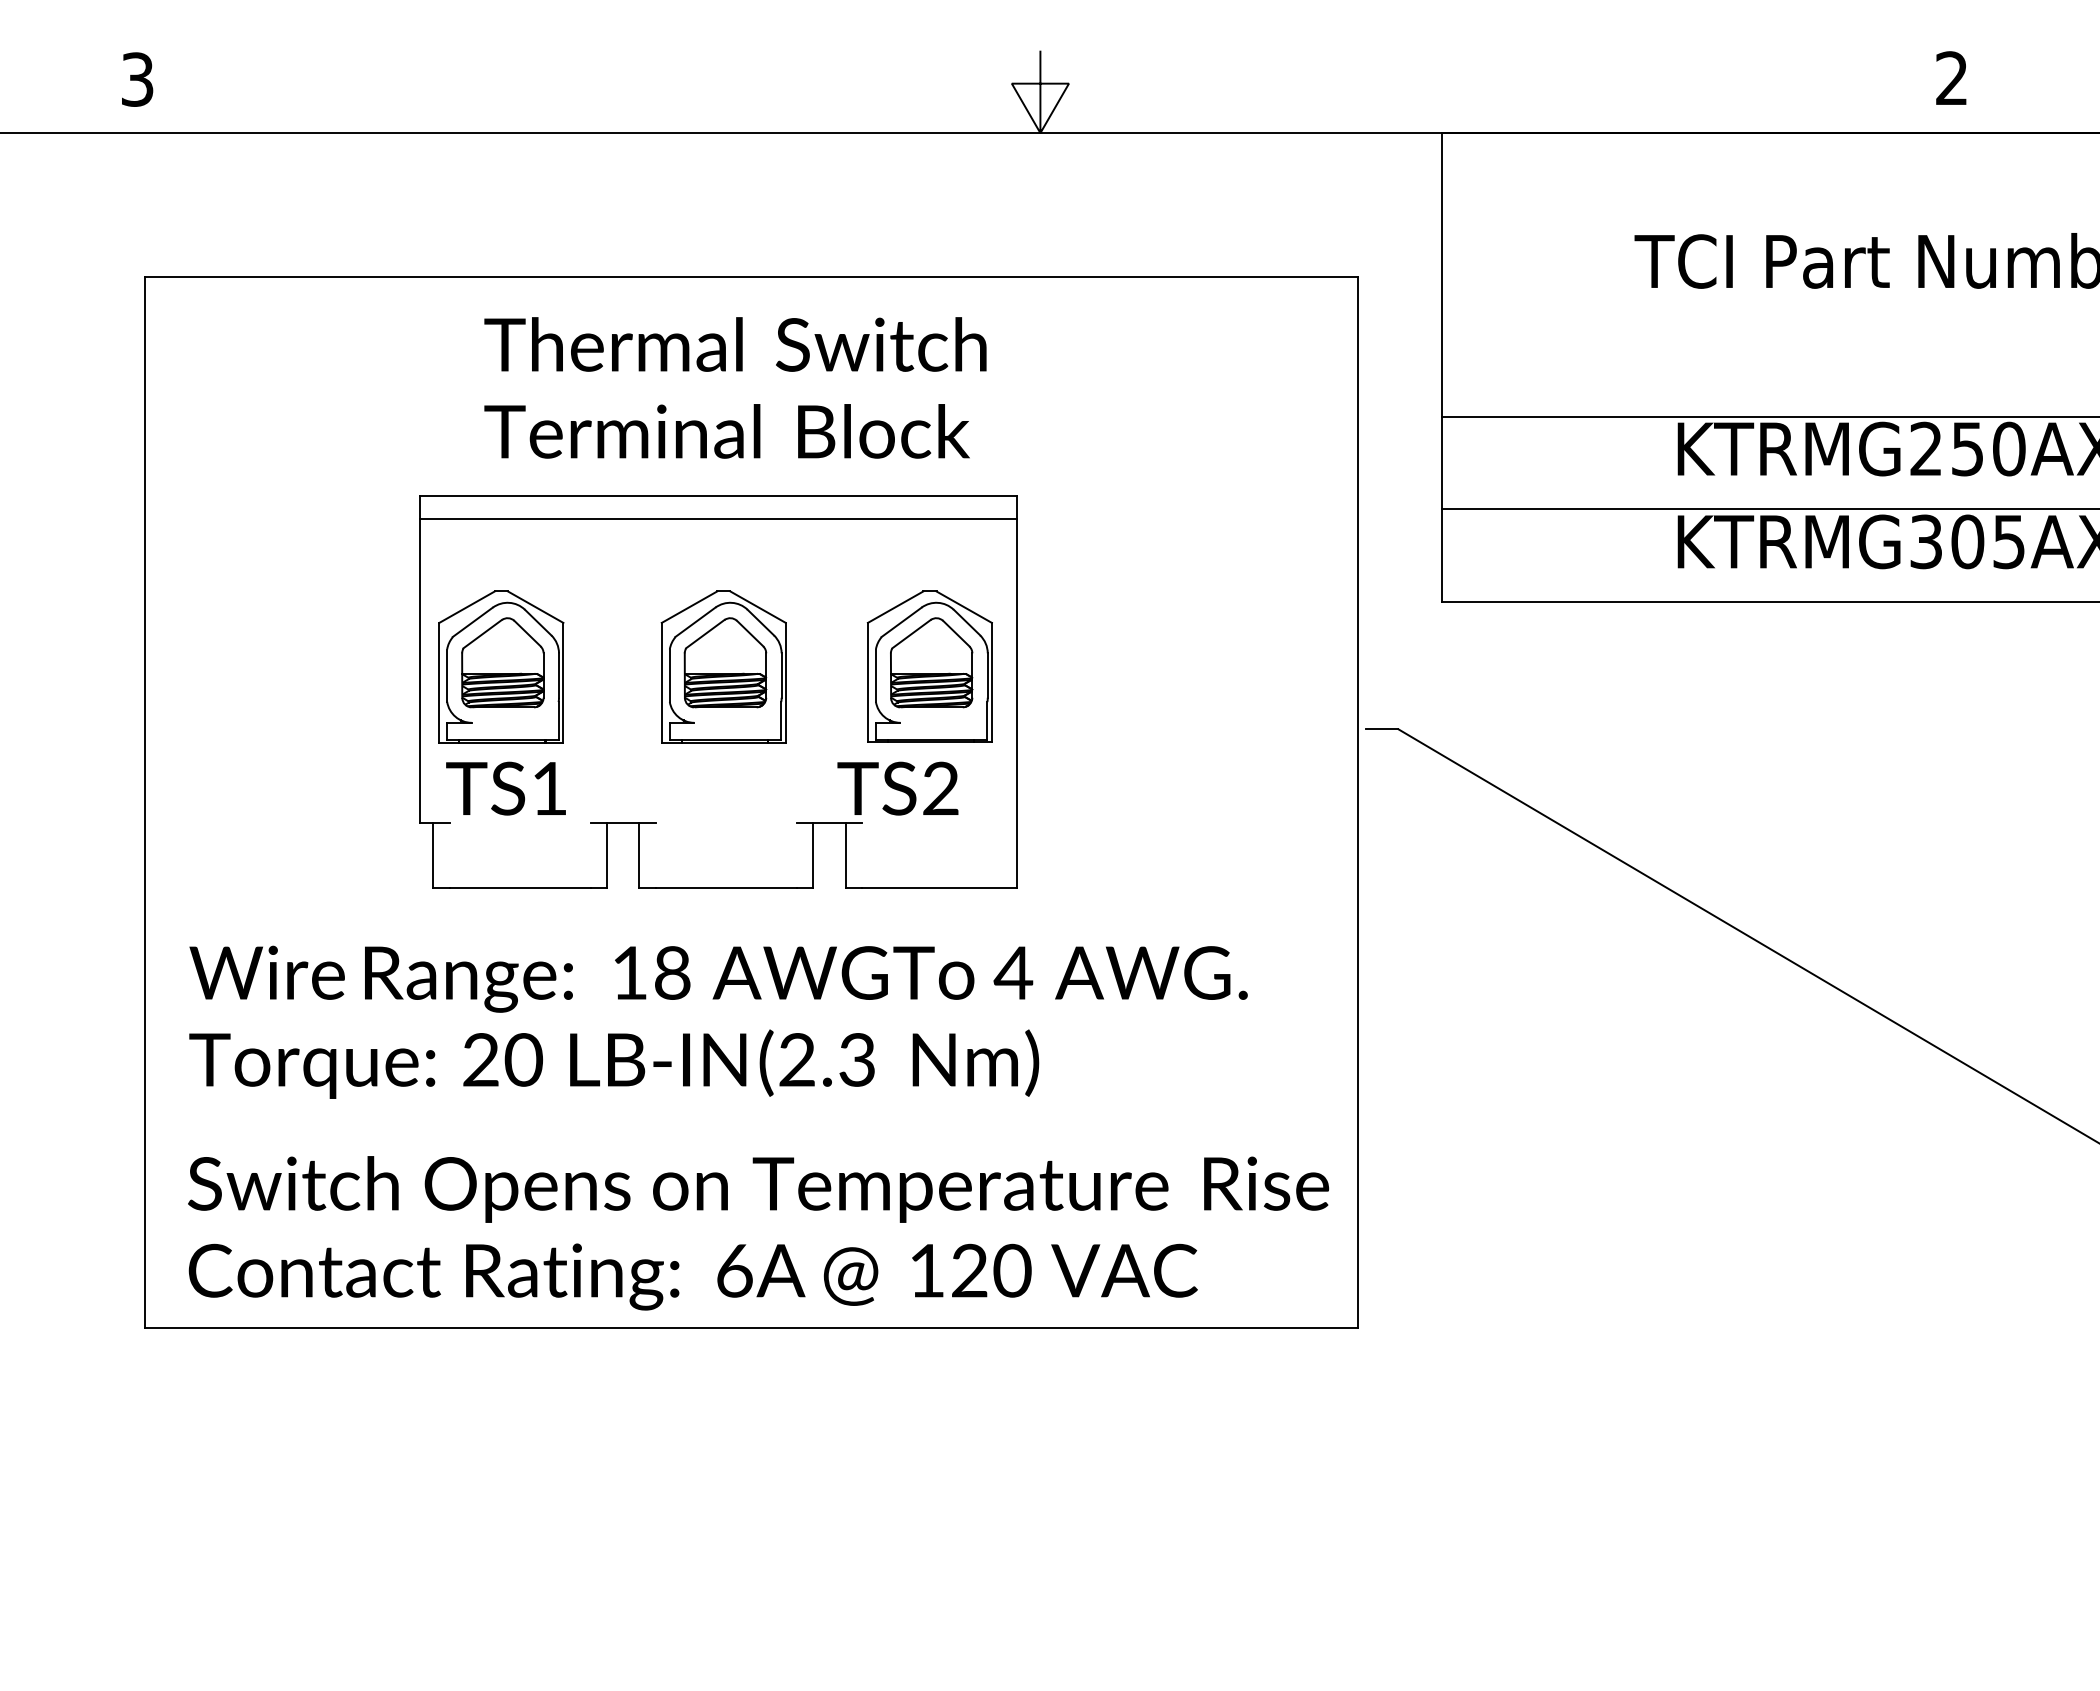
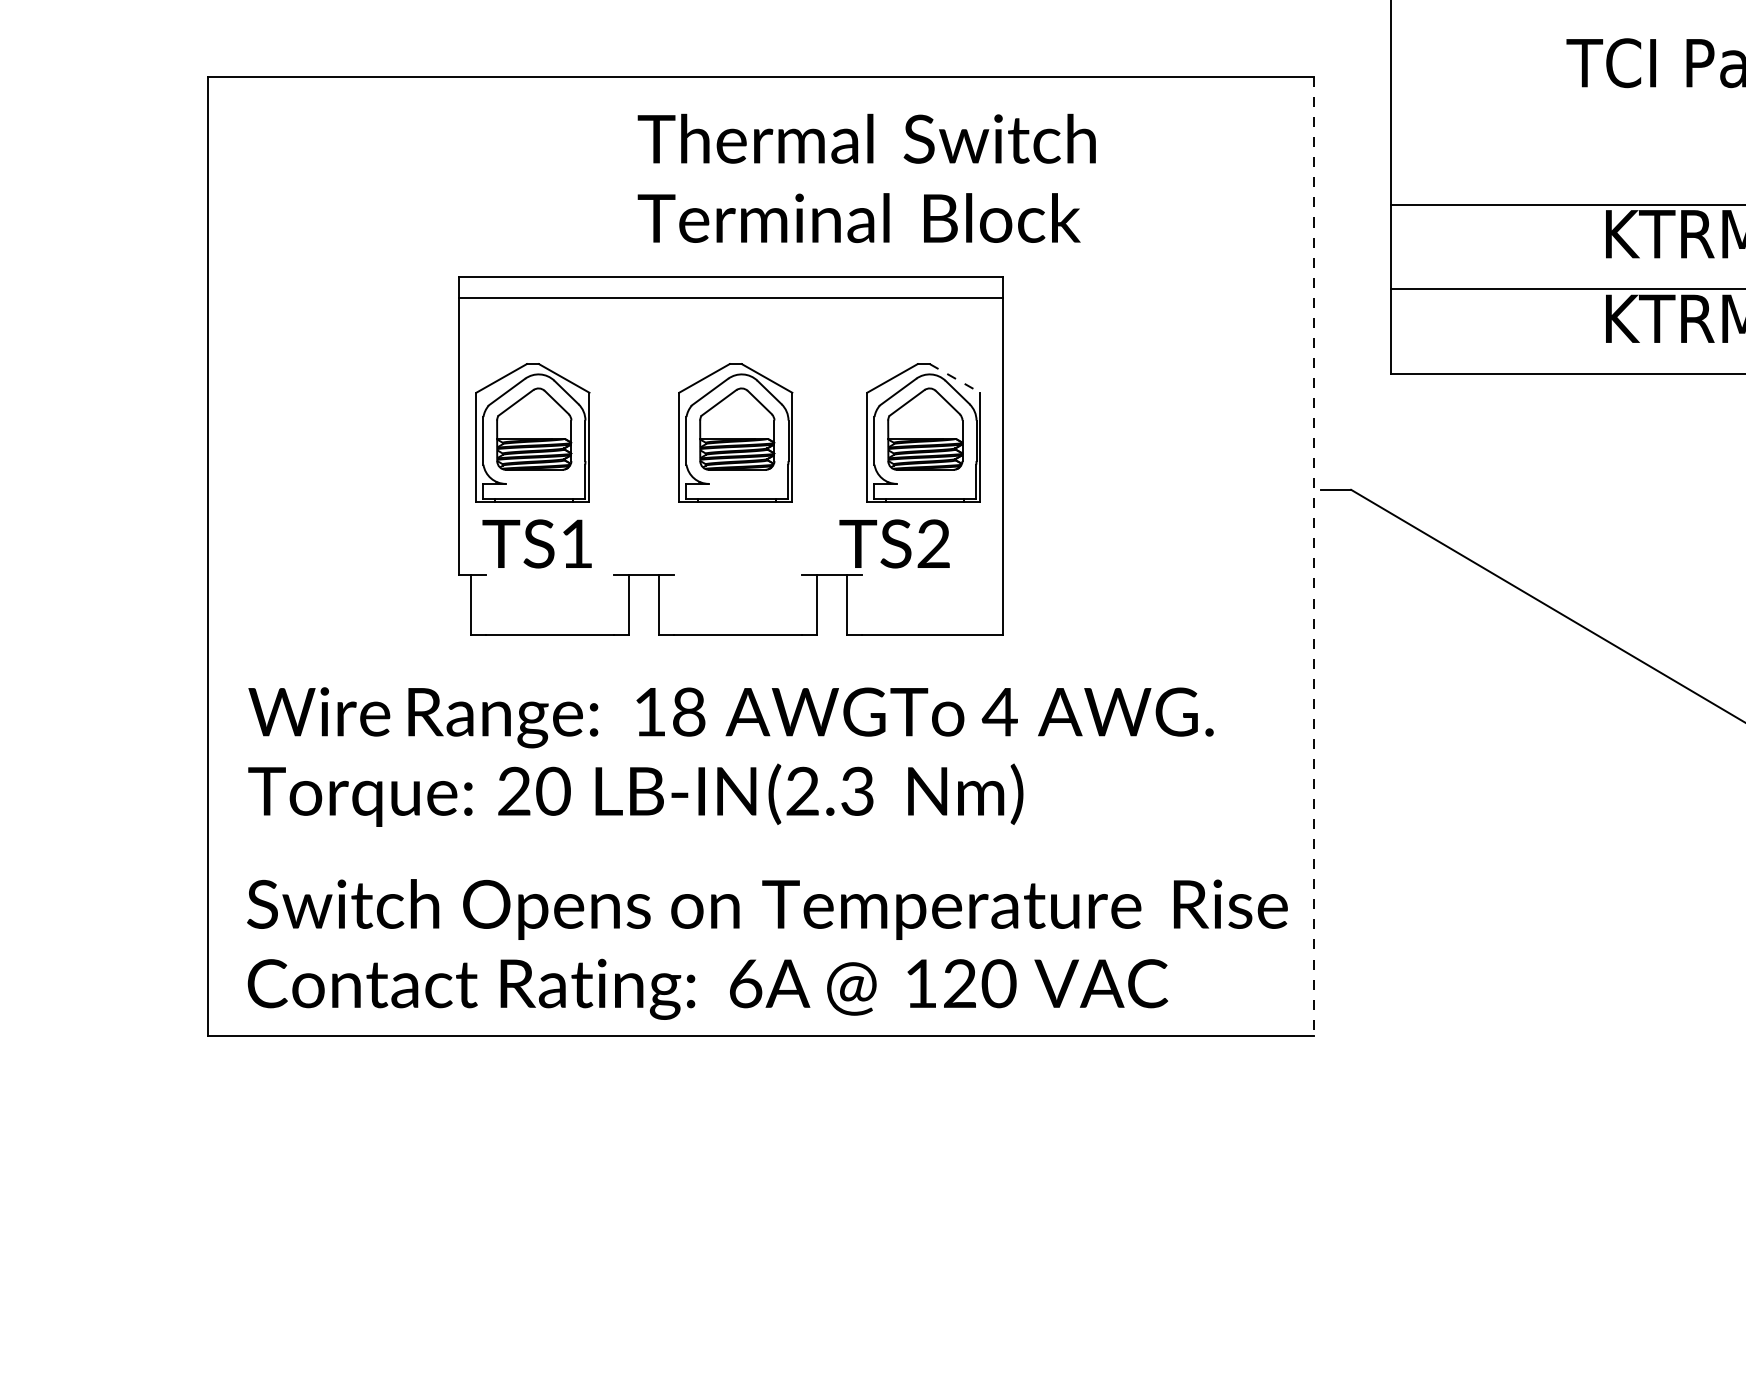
text: (735, 387) -> (866, 178), moved
line: (964, 607) -> (955, 378), solid -> dashed
line: (1357, 802) -> (1313, 556), solid -> dashed

